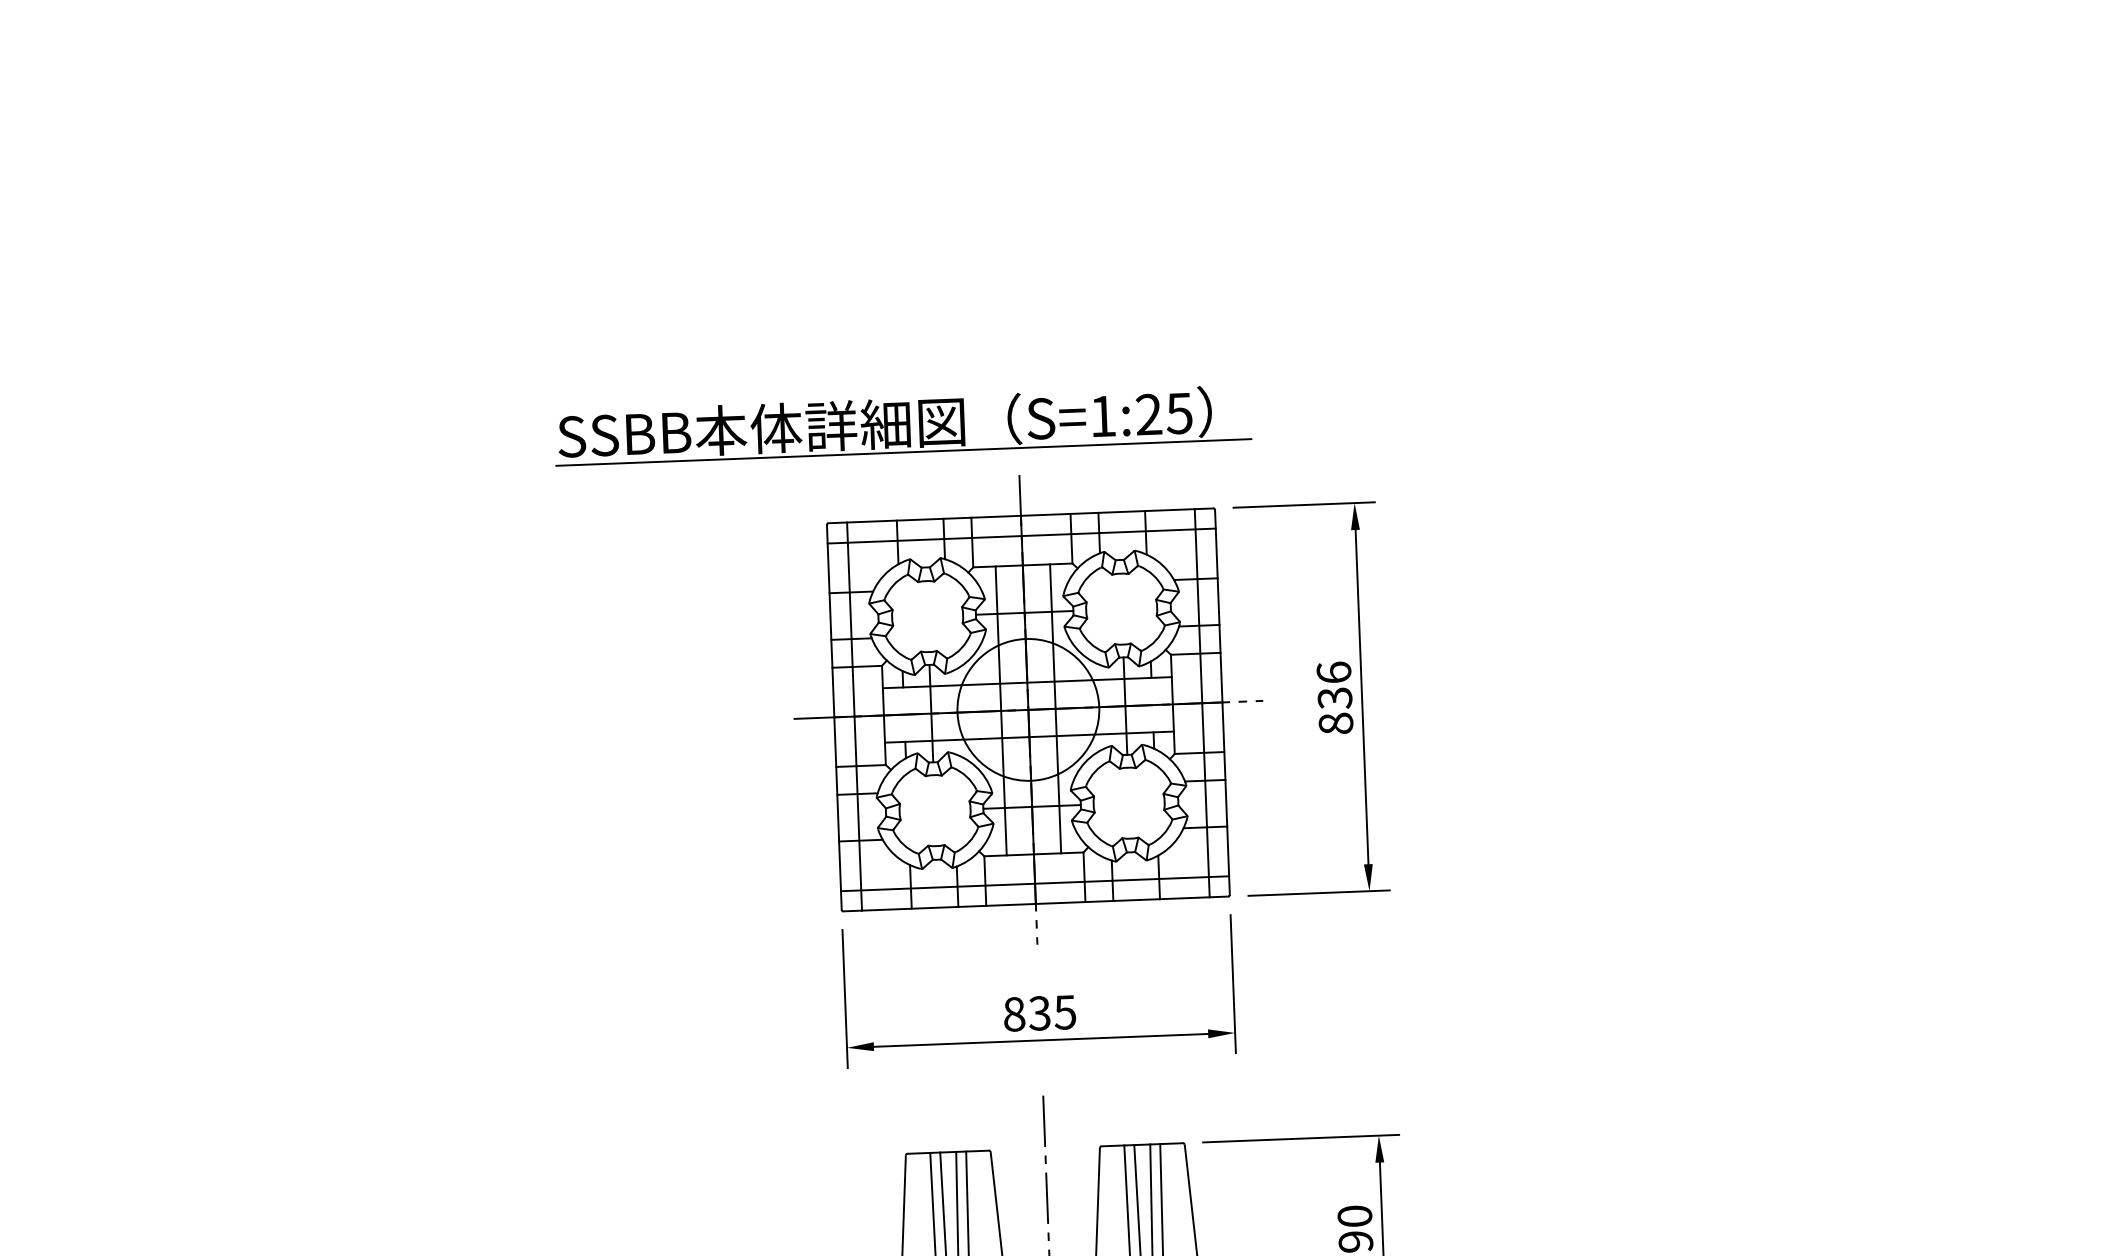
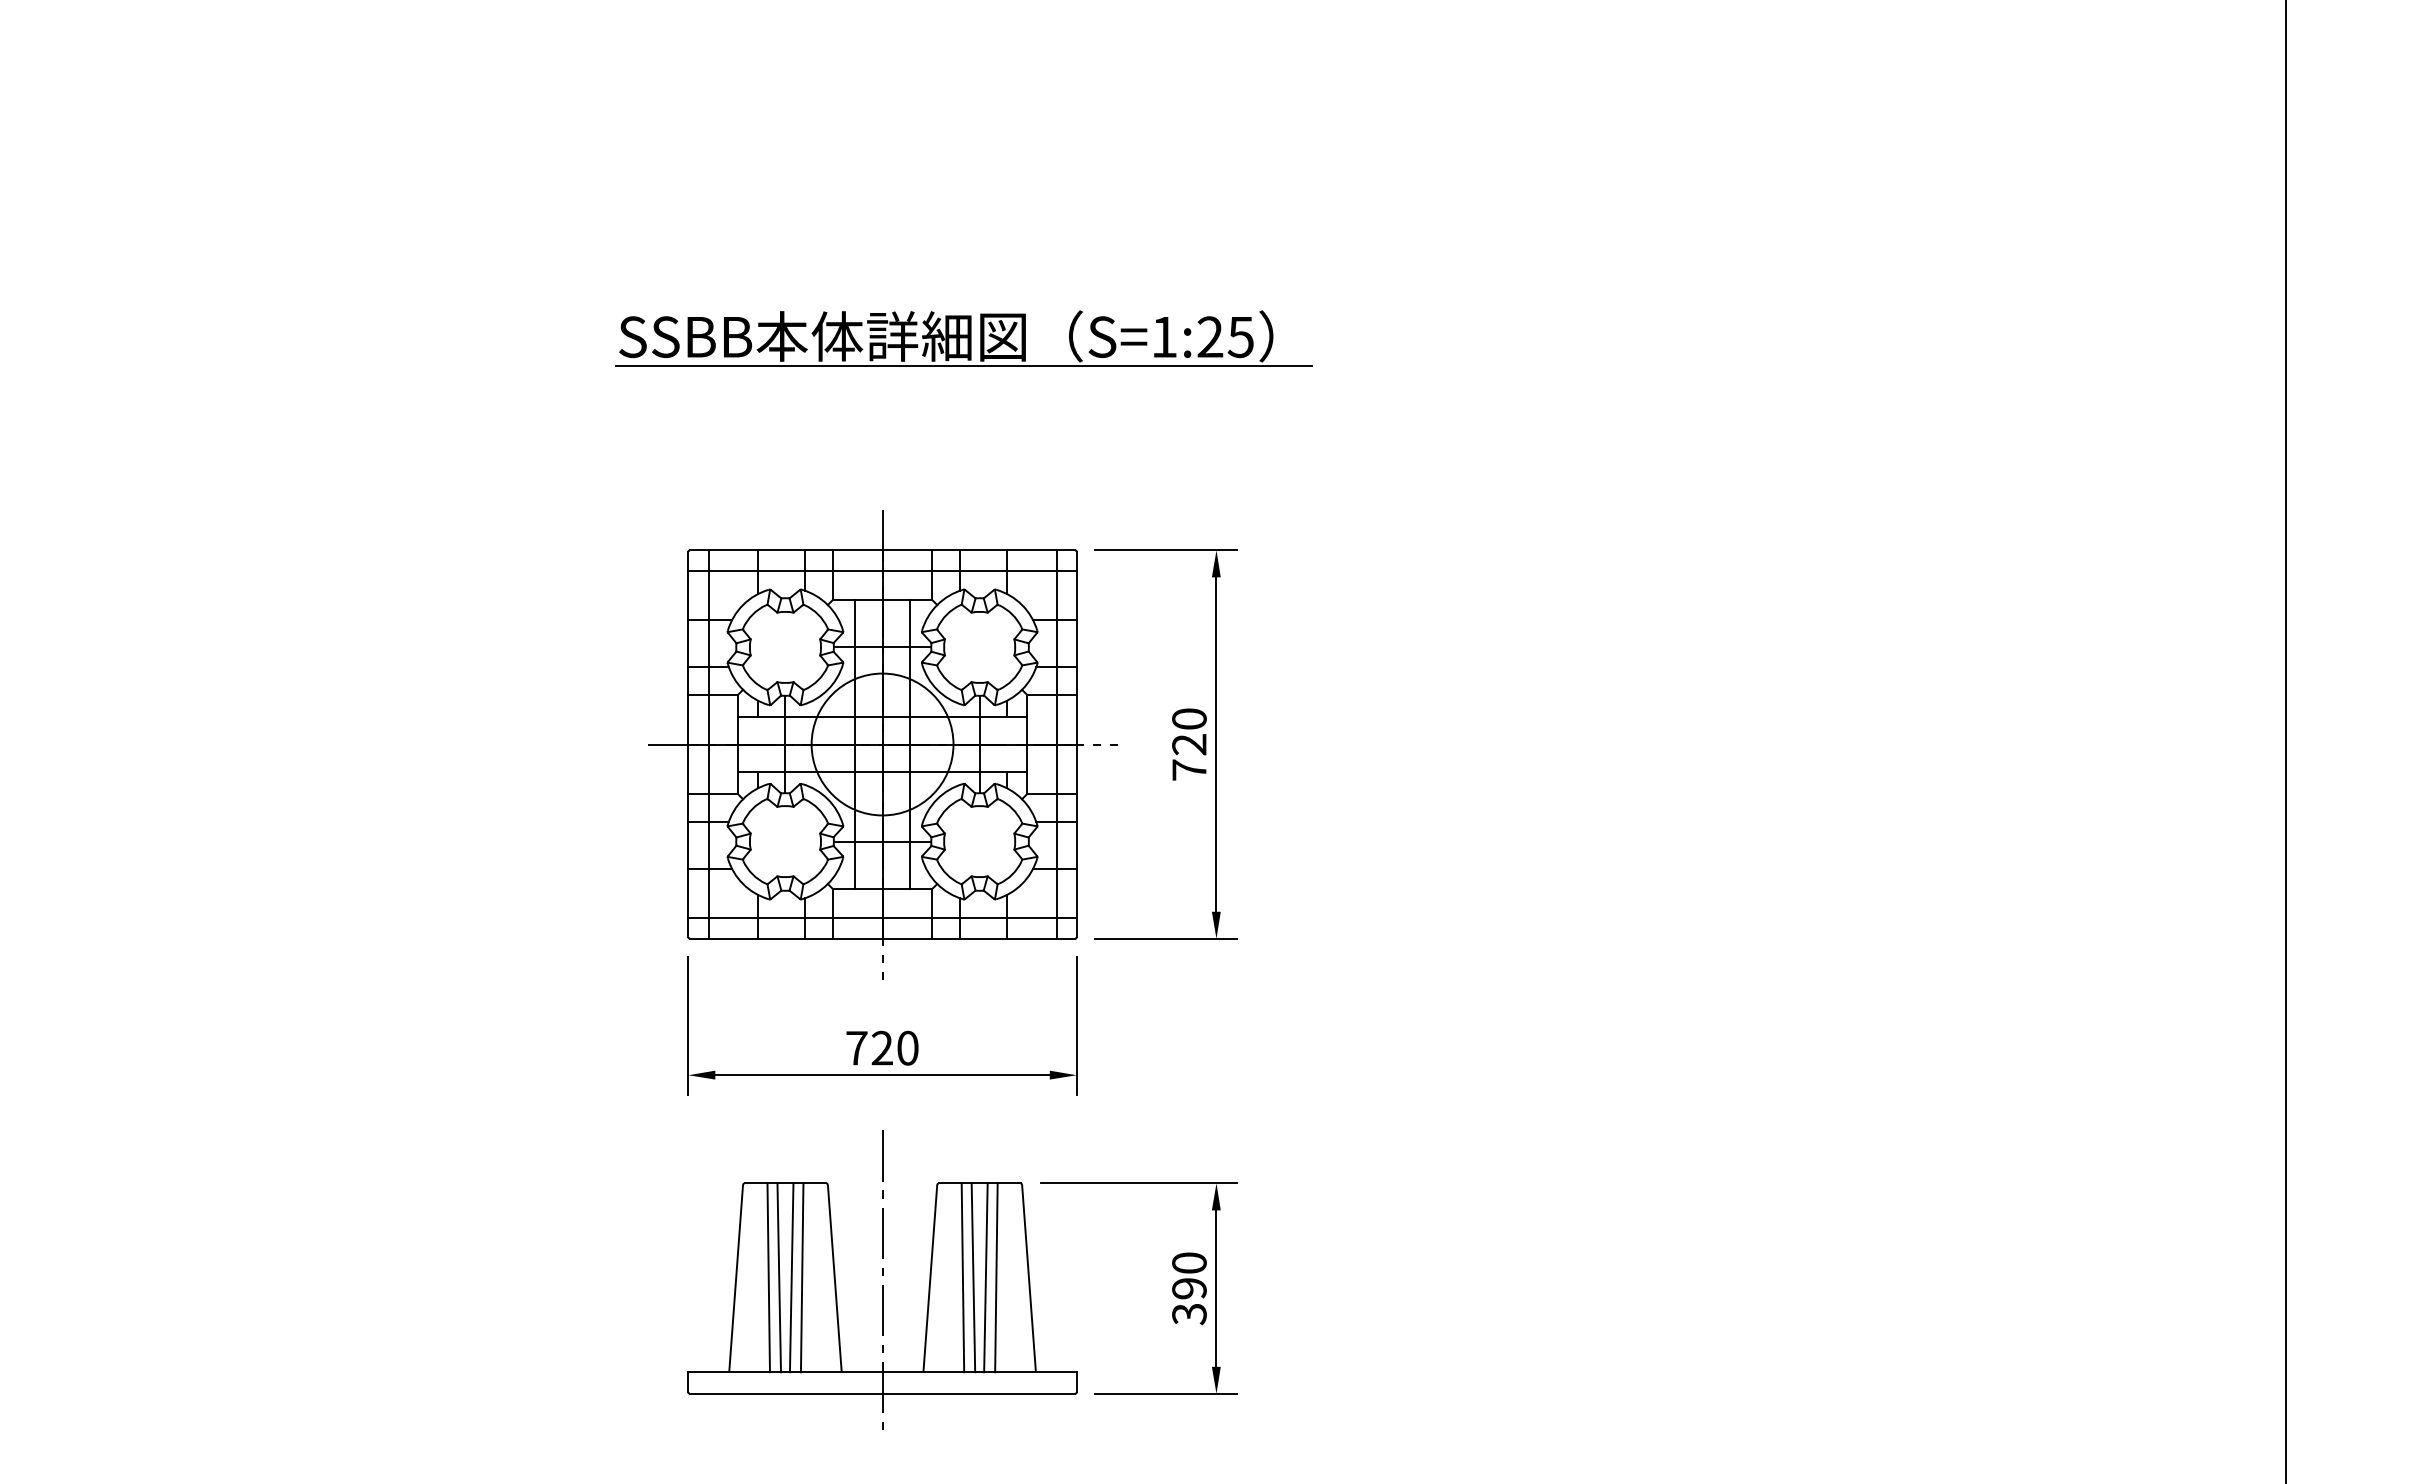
part: (902, 425) -> (963, 338), moved
text: (1335, 698) -> (1189, 744), 836 -> 720
text: (1039, 1012) -> (882, 1047), 835 -> 720

